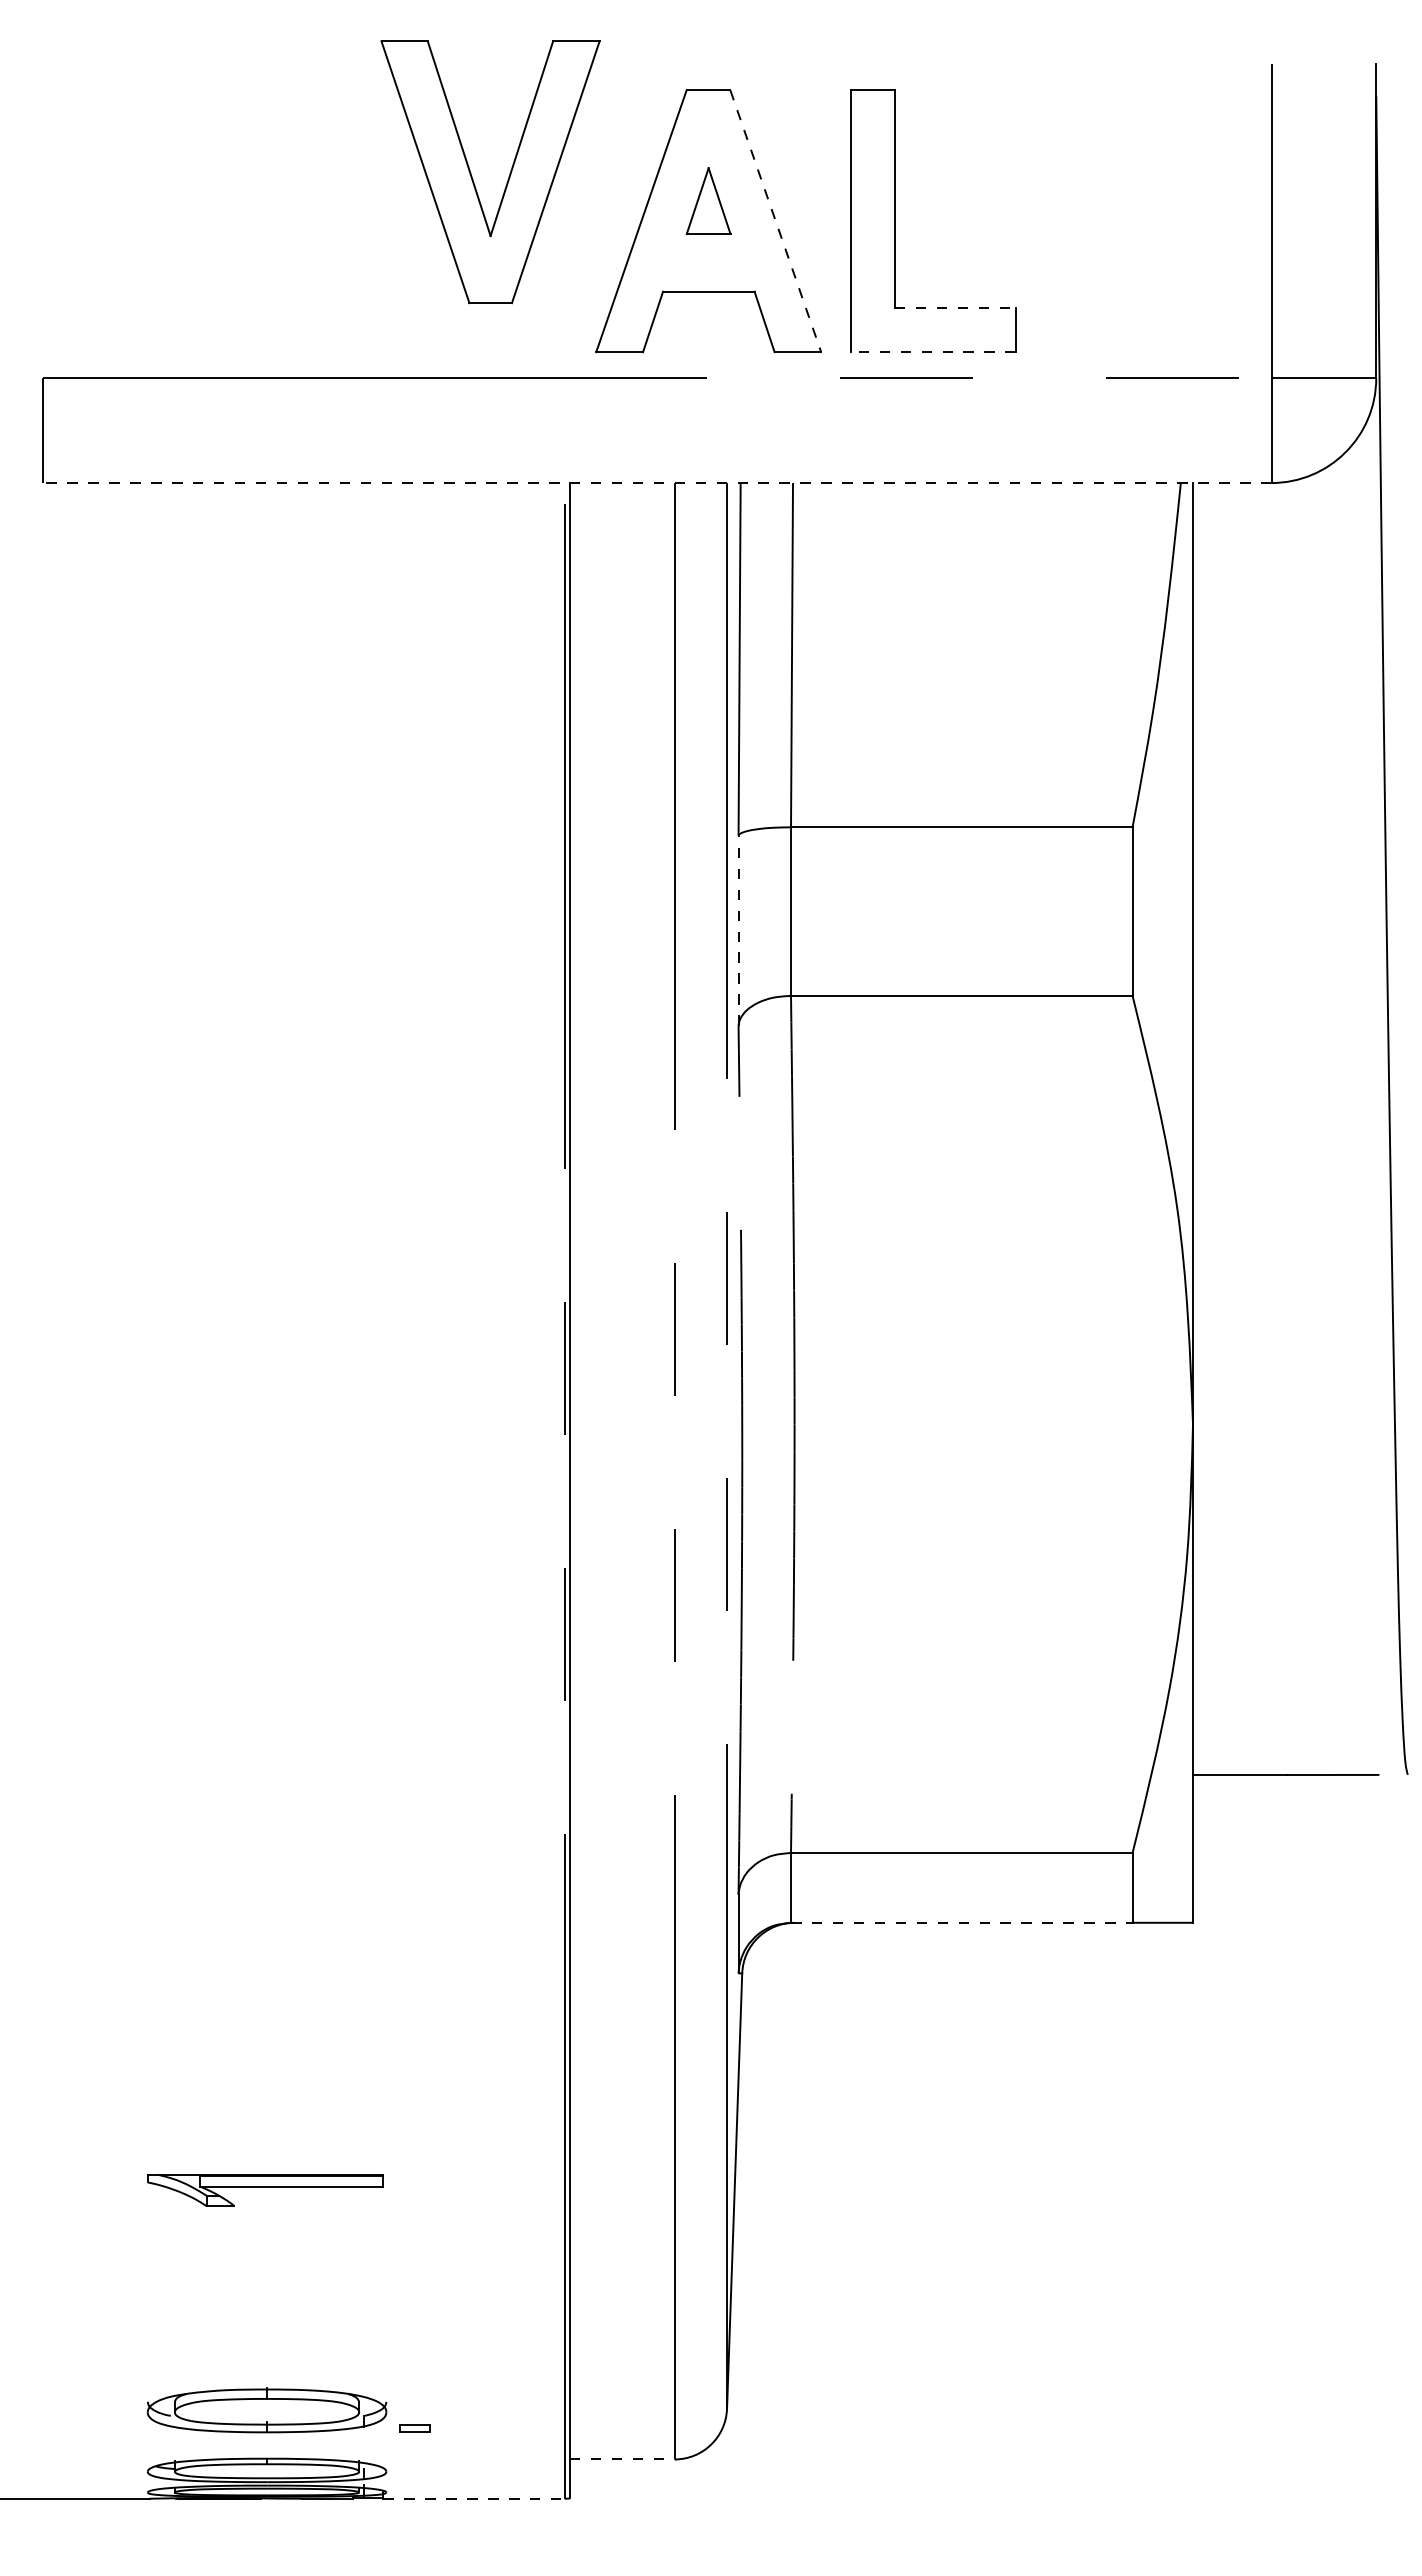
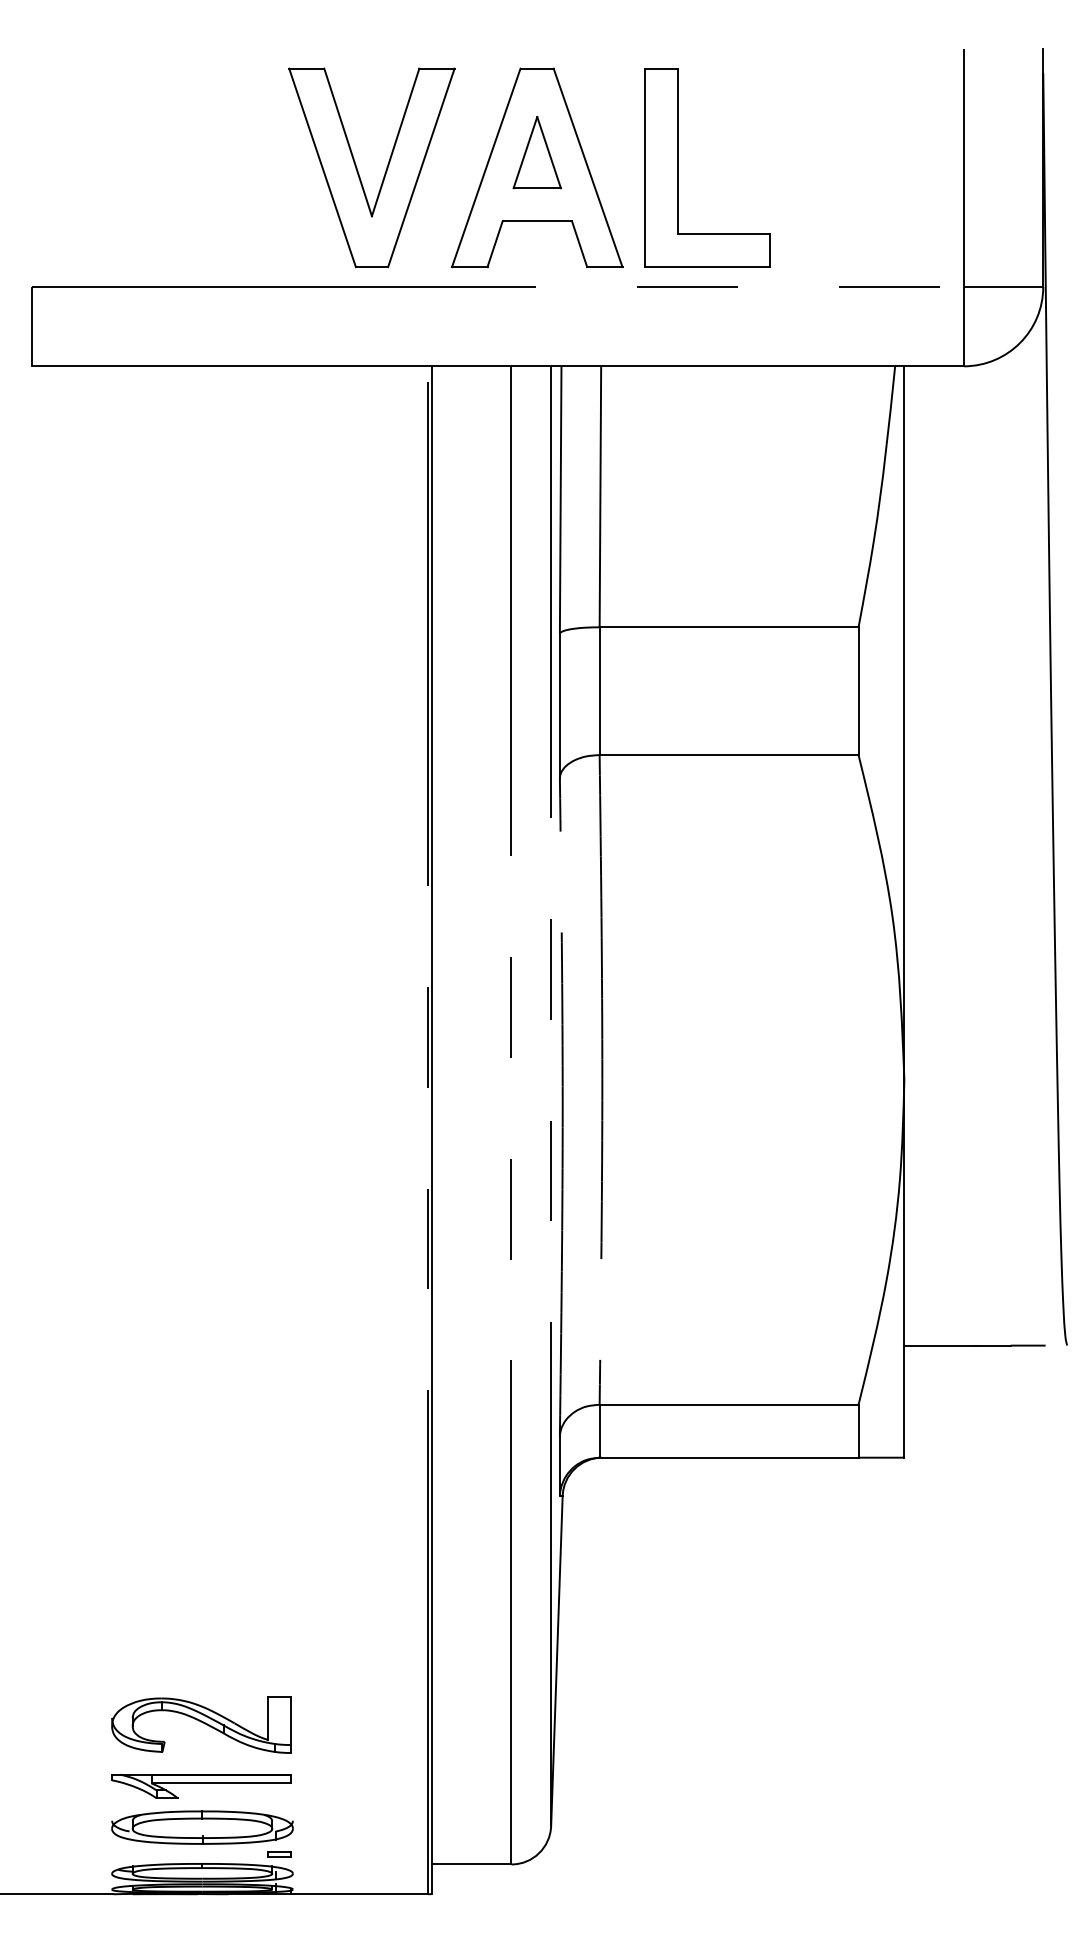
part: (473, 179) -> (358, 173), moved
part: (708, 200) -> (537, 152), size x1.43
line: (775, 221) -> (587, 168), dashed -> solid
line: (955, 308) -> (724, 234), dashed -> solid
line: (933, 352) -> (707, 267), dashed -> solid
line: (656, 483) -> (497, 366), dashed -> solid
line: (738, 930) -> (559, 705), dashed -> solid
line: (961, 1922) -> (728, 1457), dashed -> solid
part: (265, 2190) -> (201, 1786), moved
part: (264, 2275) -> (200, 1725), added
part: (414, 2428) -> (278, 1854), moved
line: (622, 2459) -> (471, 1864), dashed -> solid
line: (474, 2498) -> (359, 1894), dashed -> solid

